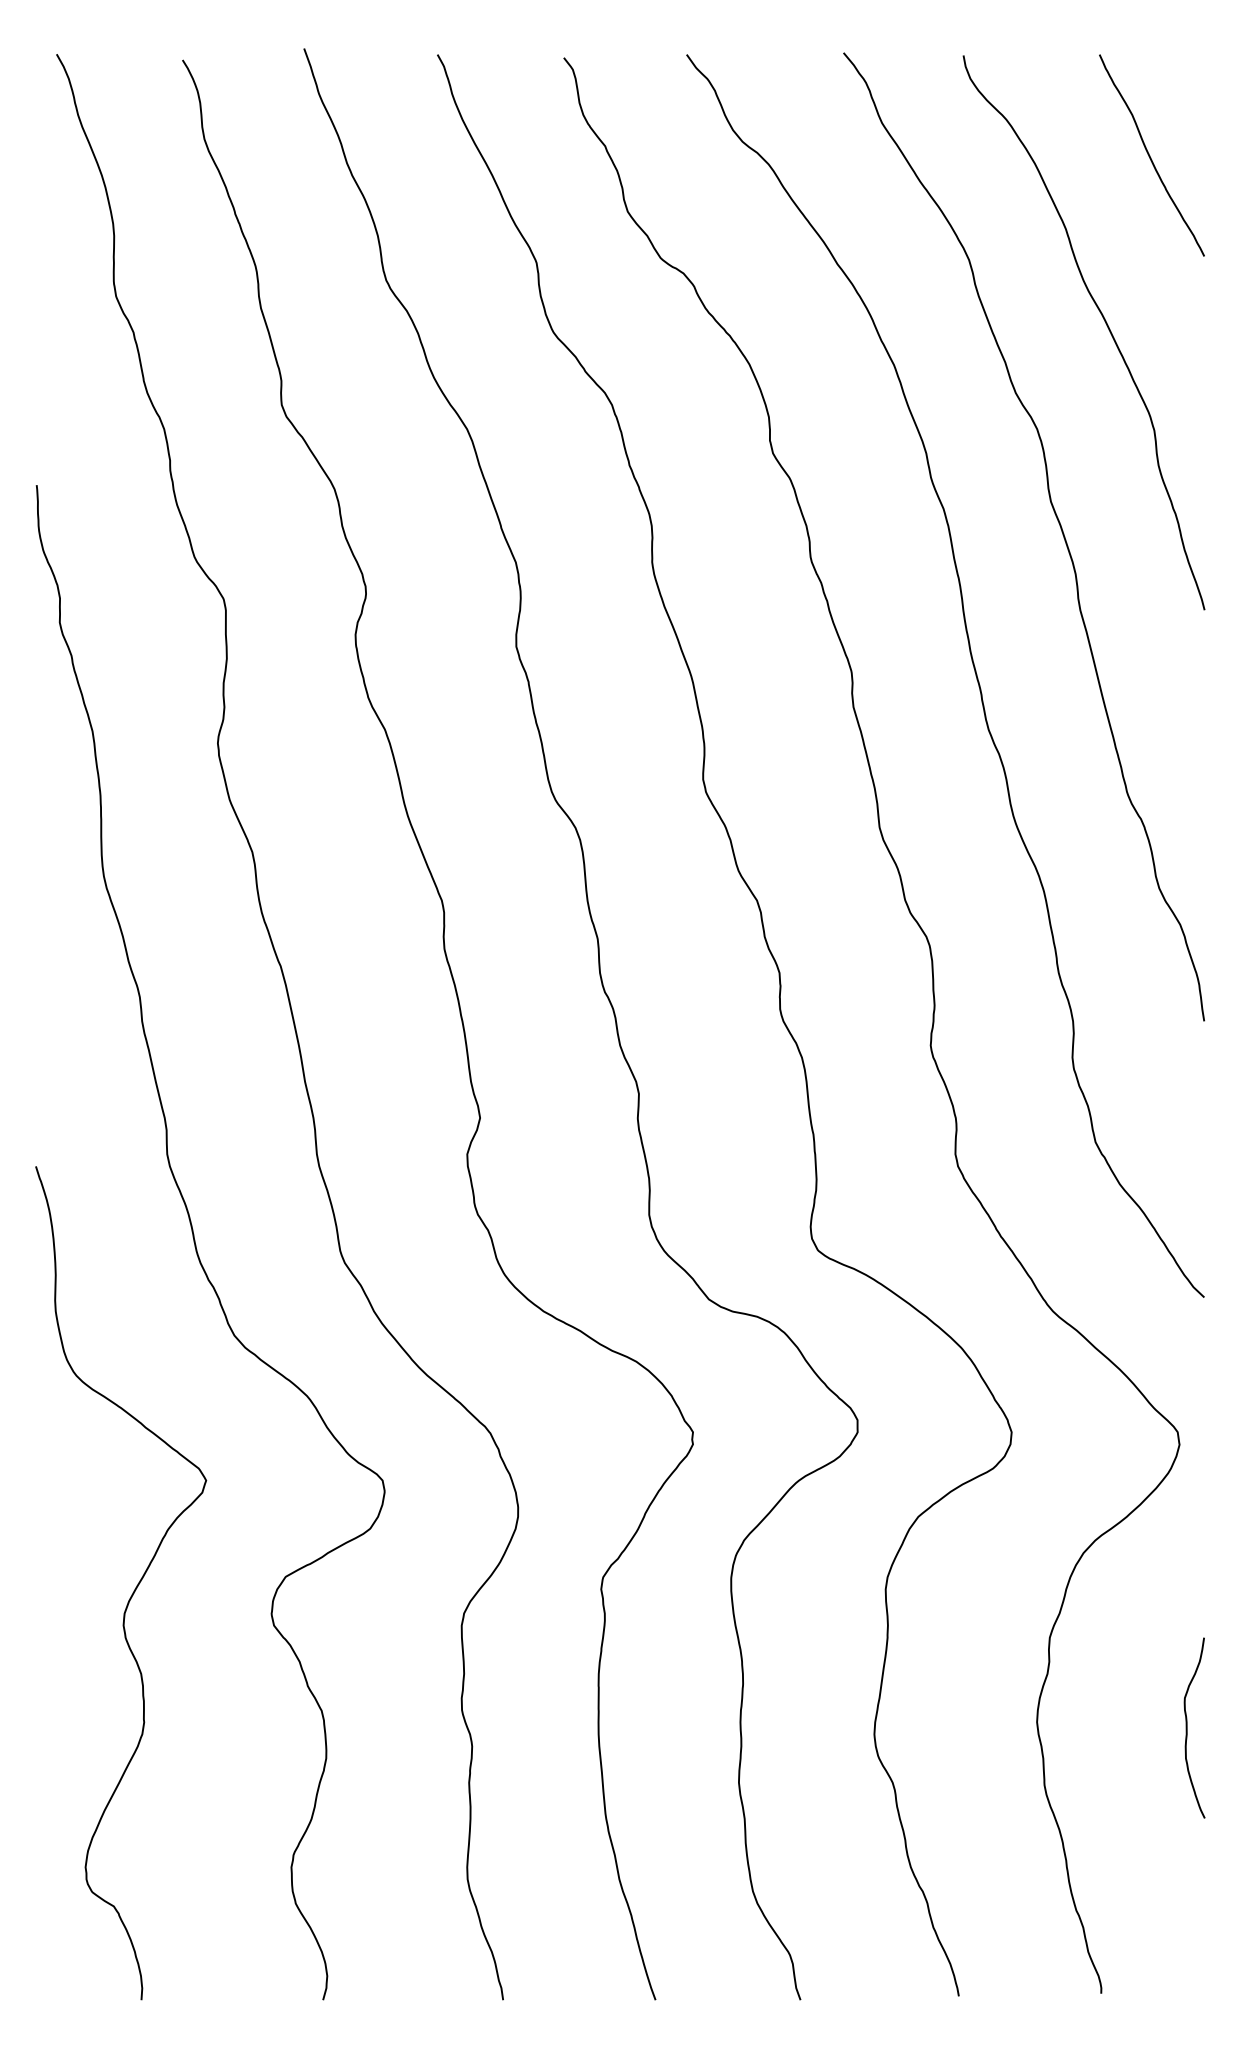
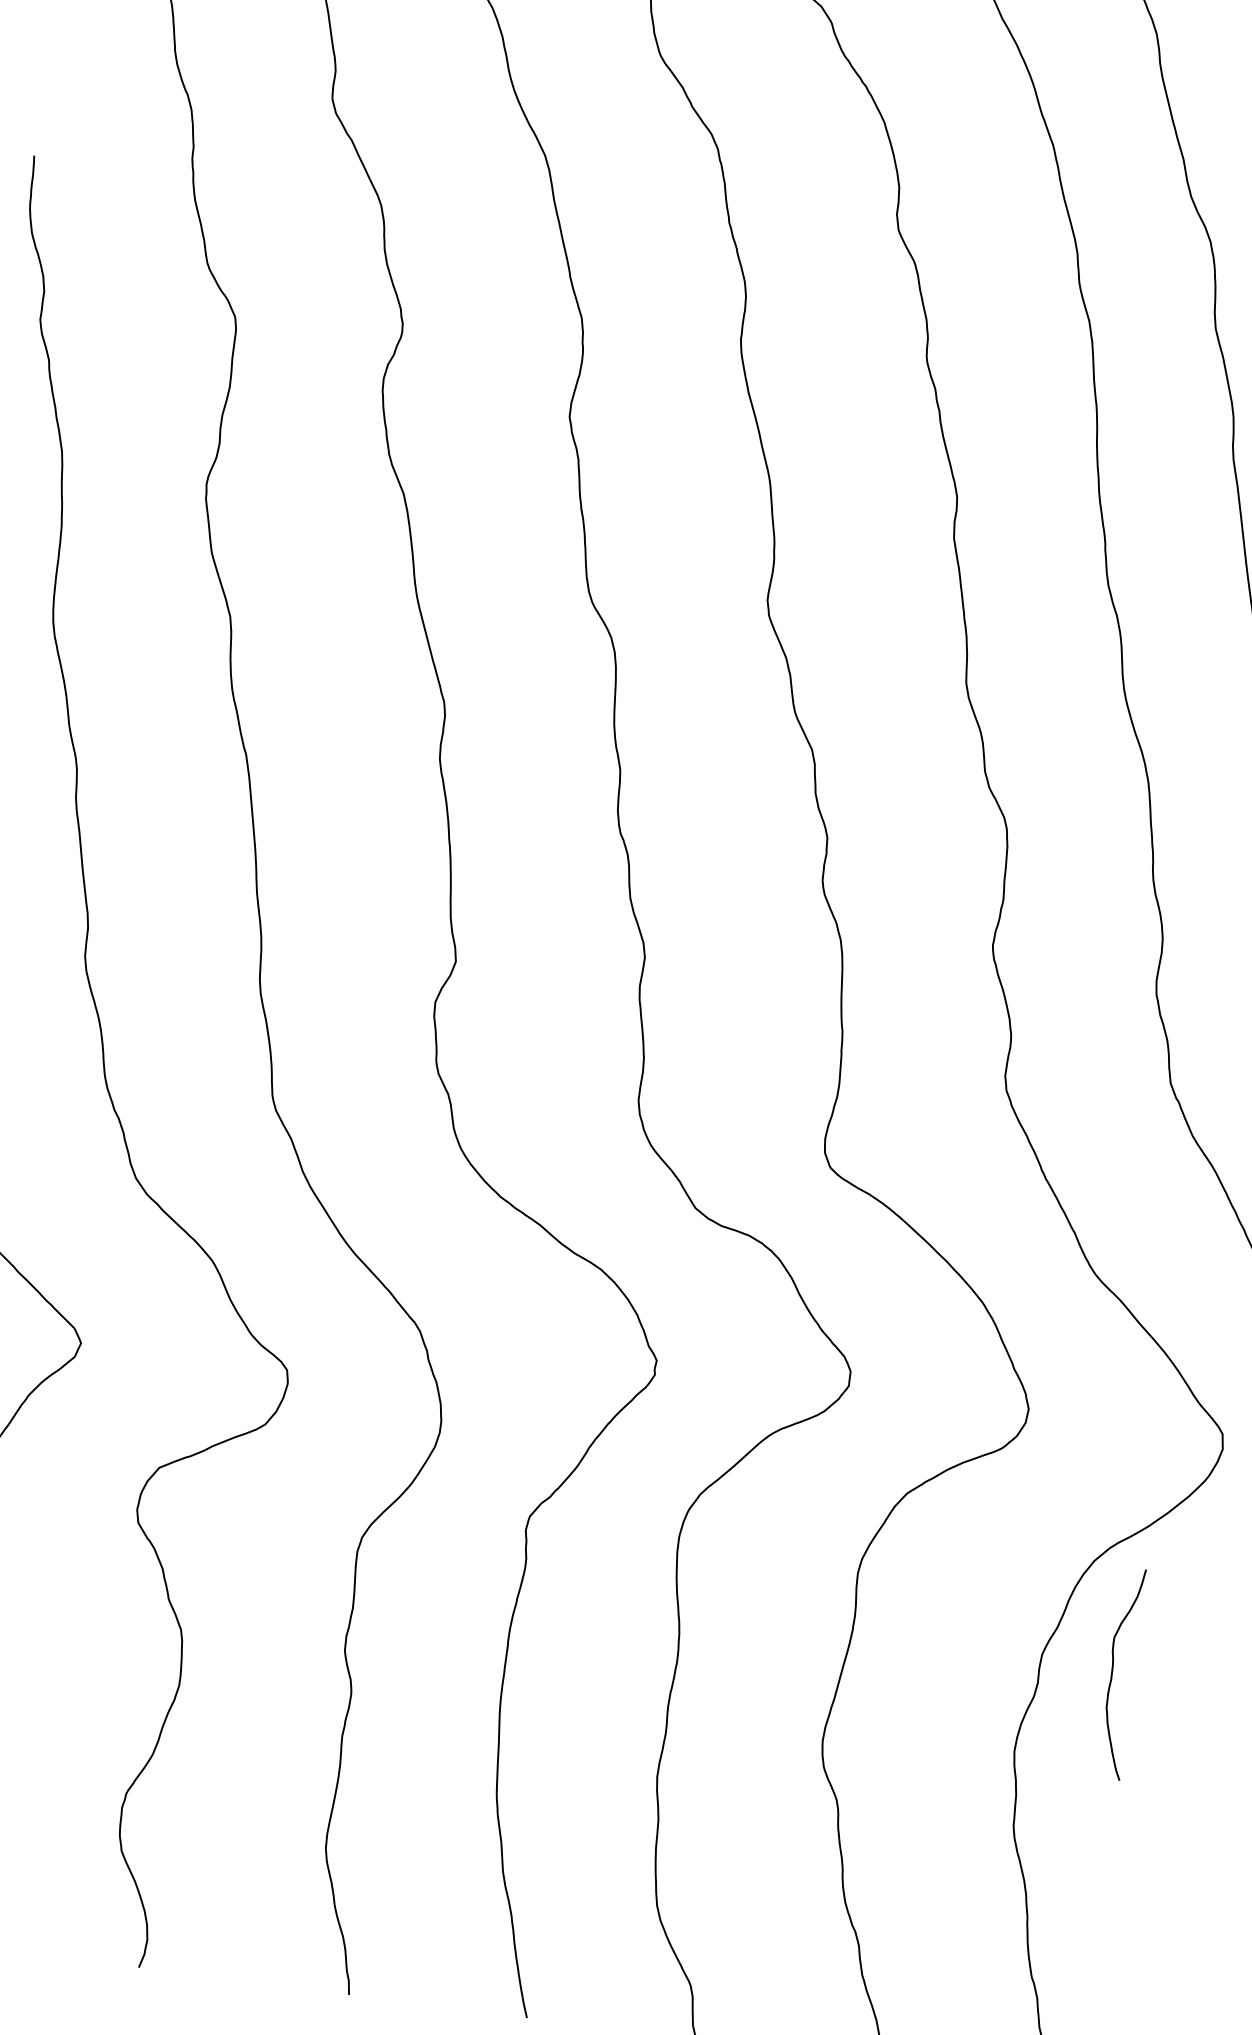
curve: (1187, 1727) -> (1113, 1671), moved

